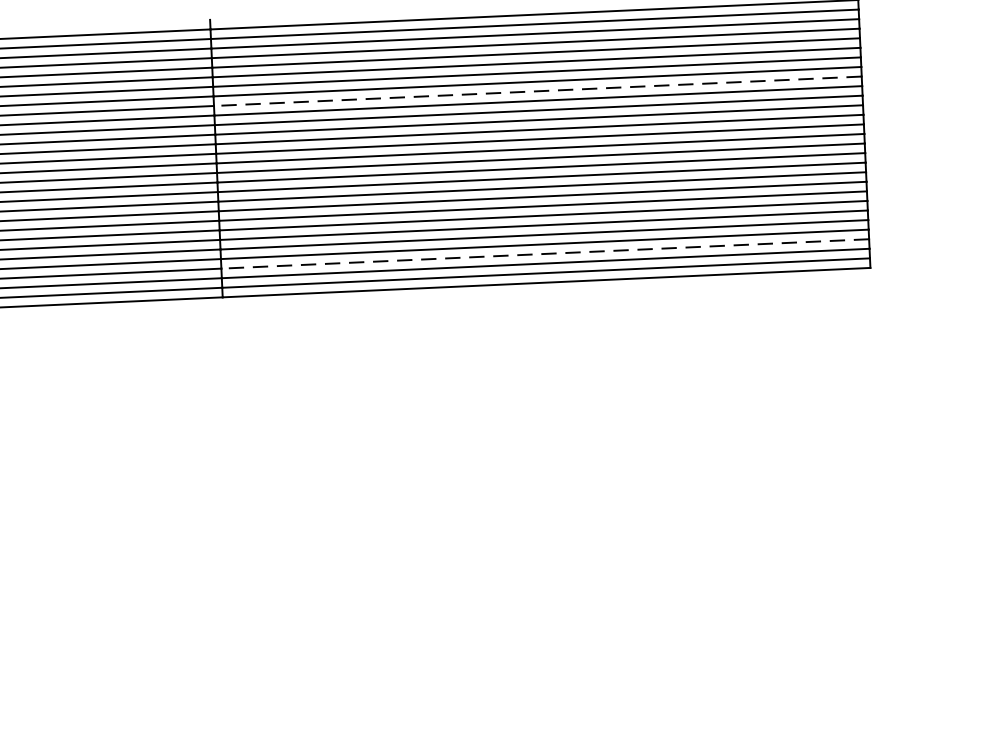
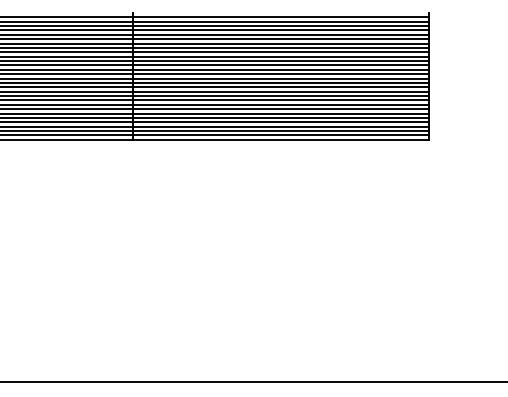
line: (537, 91) -> (280, 52), dashed -> solid
line: (544, 253) -> (280, 126), dashed -> solid

